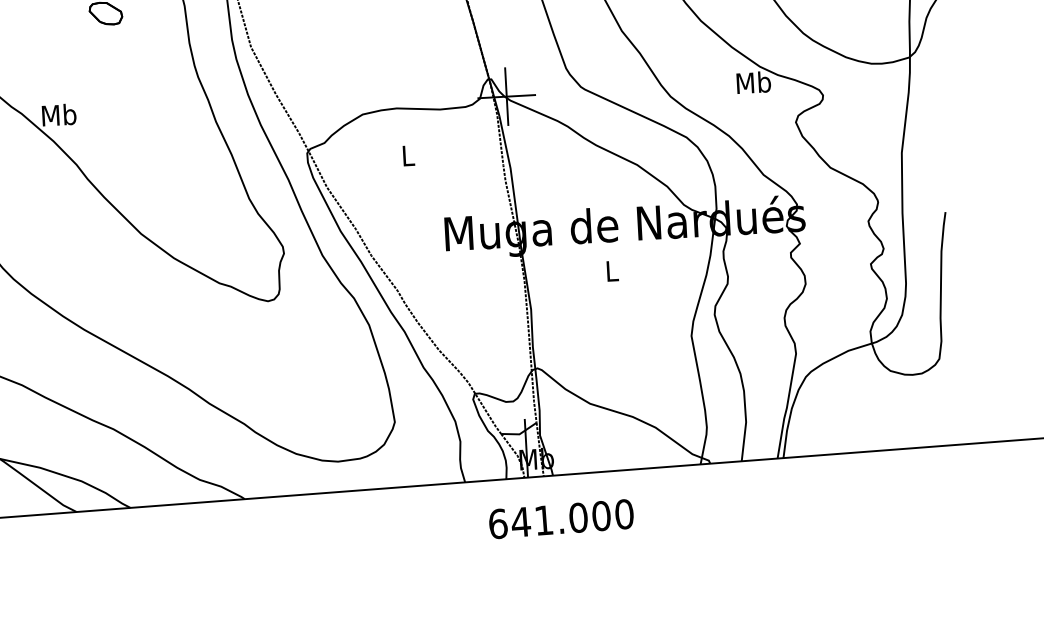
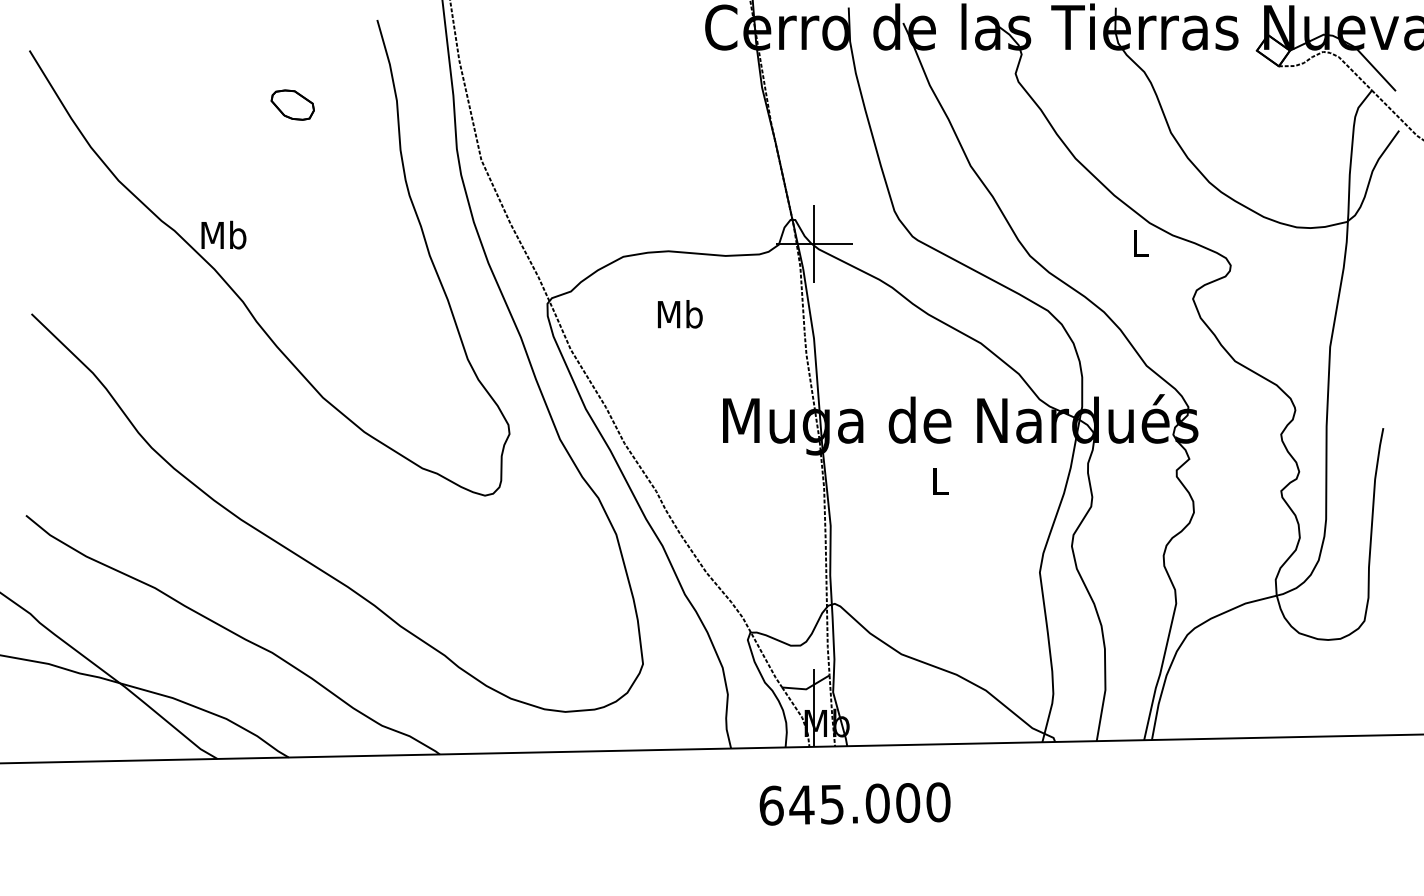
text: (753, 82) -> (1140, 243), Mb -> L
text: (407, 155) -> (679, 314), L -> Mb
text: (544, 520) -> (832, 804), 641.000 -> 645.000

